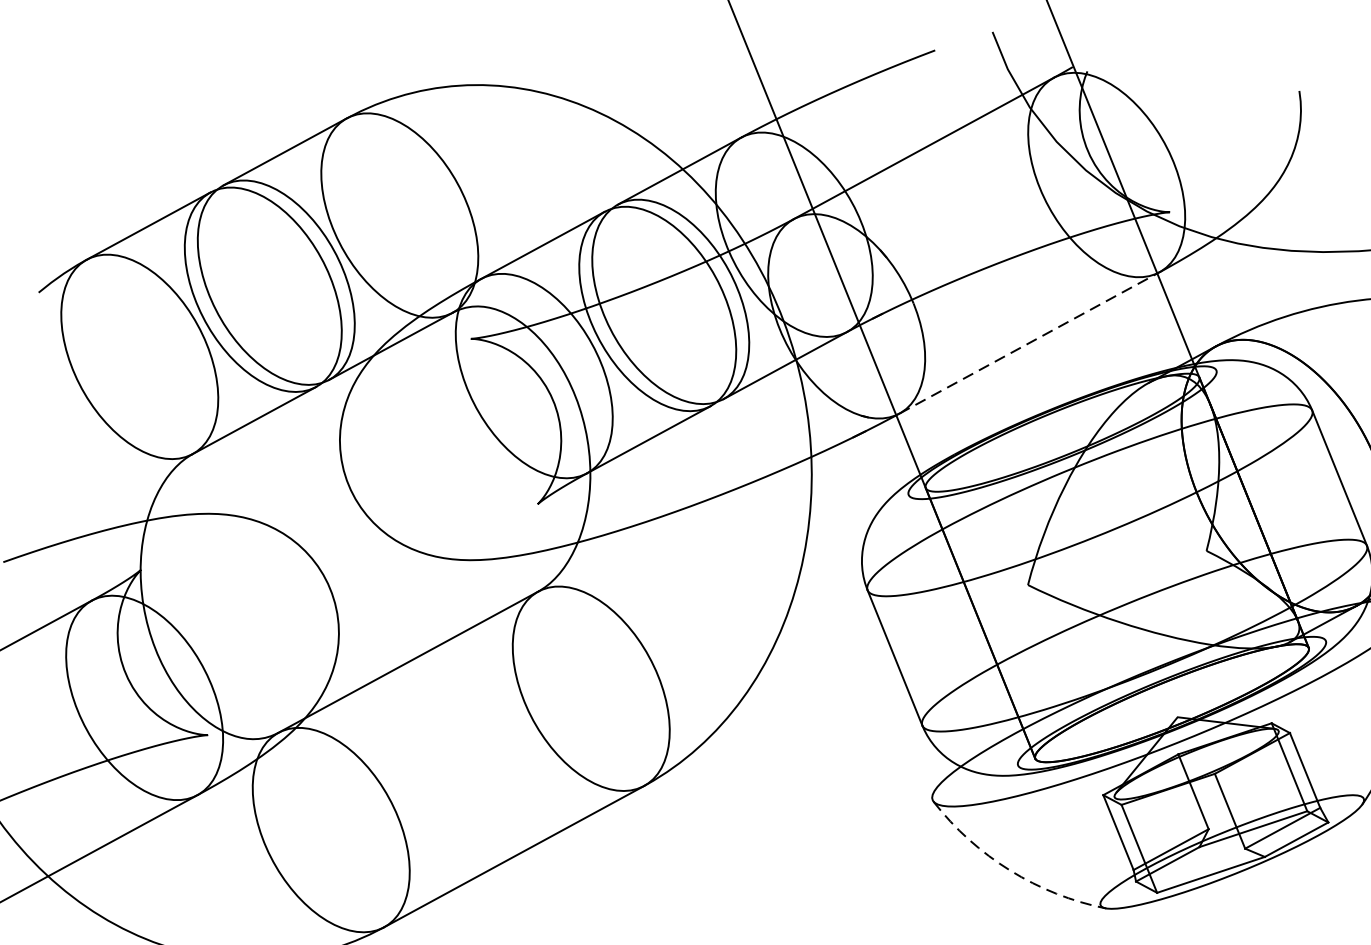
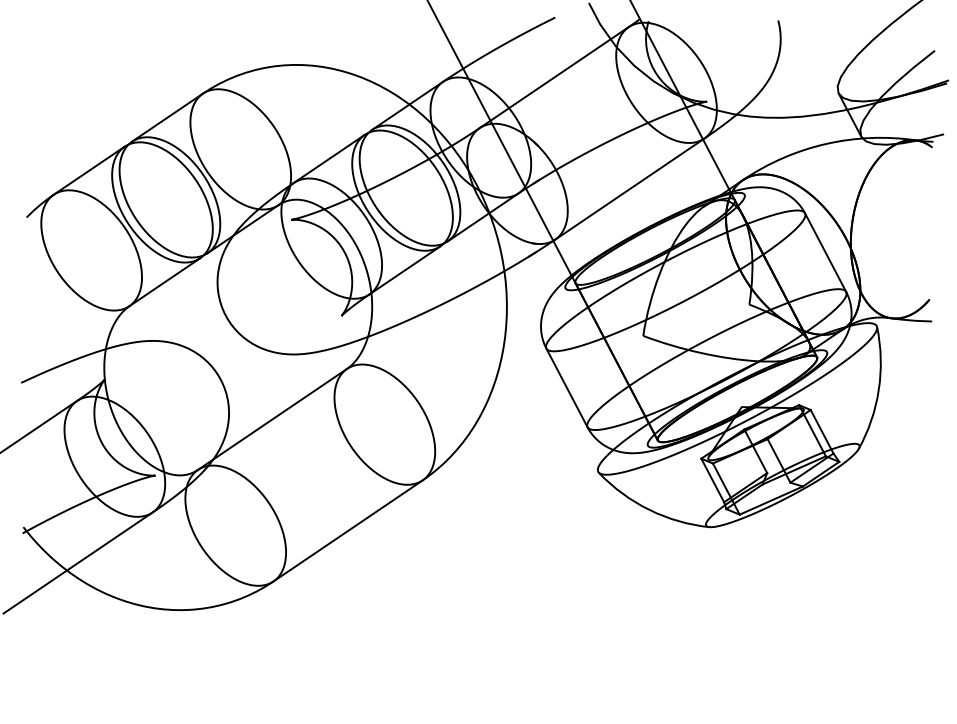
line: (1030, 341) -> (630, 188), dashed -> solid
arc: (1010, 869) -> (649, 509), dashed -> solid

